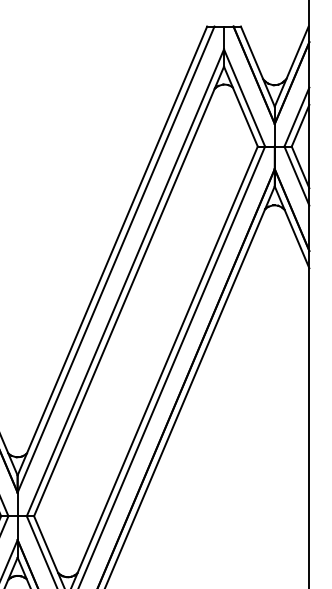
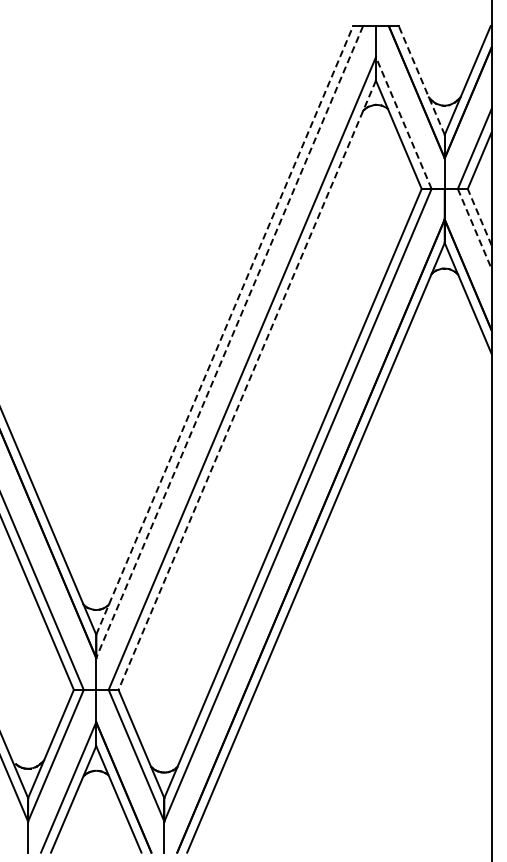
line: (257, 66) -> (421, 80), solid -> dashed
line: (244, 98) -> (403, 123), solid -> dashed
line: (300, 167) -> (479, 217), solid -> dashed
line: (296, 176) -> (474, 229), solid -> dashed
line: (112, 250) -> (224, 329), solid -> dashed
line: (115, 259) -> (229, 342), solid -> dashed
line: (129, 291) -> (247, 385), solid -> dashed

